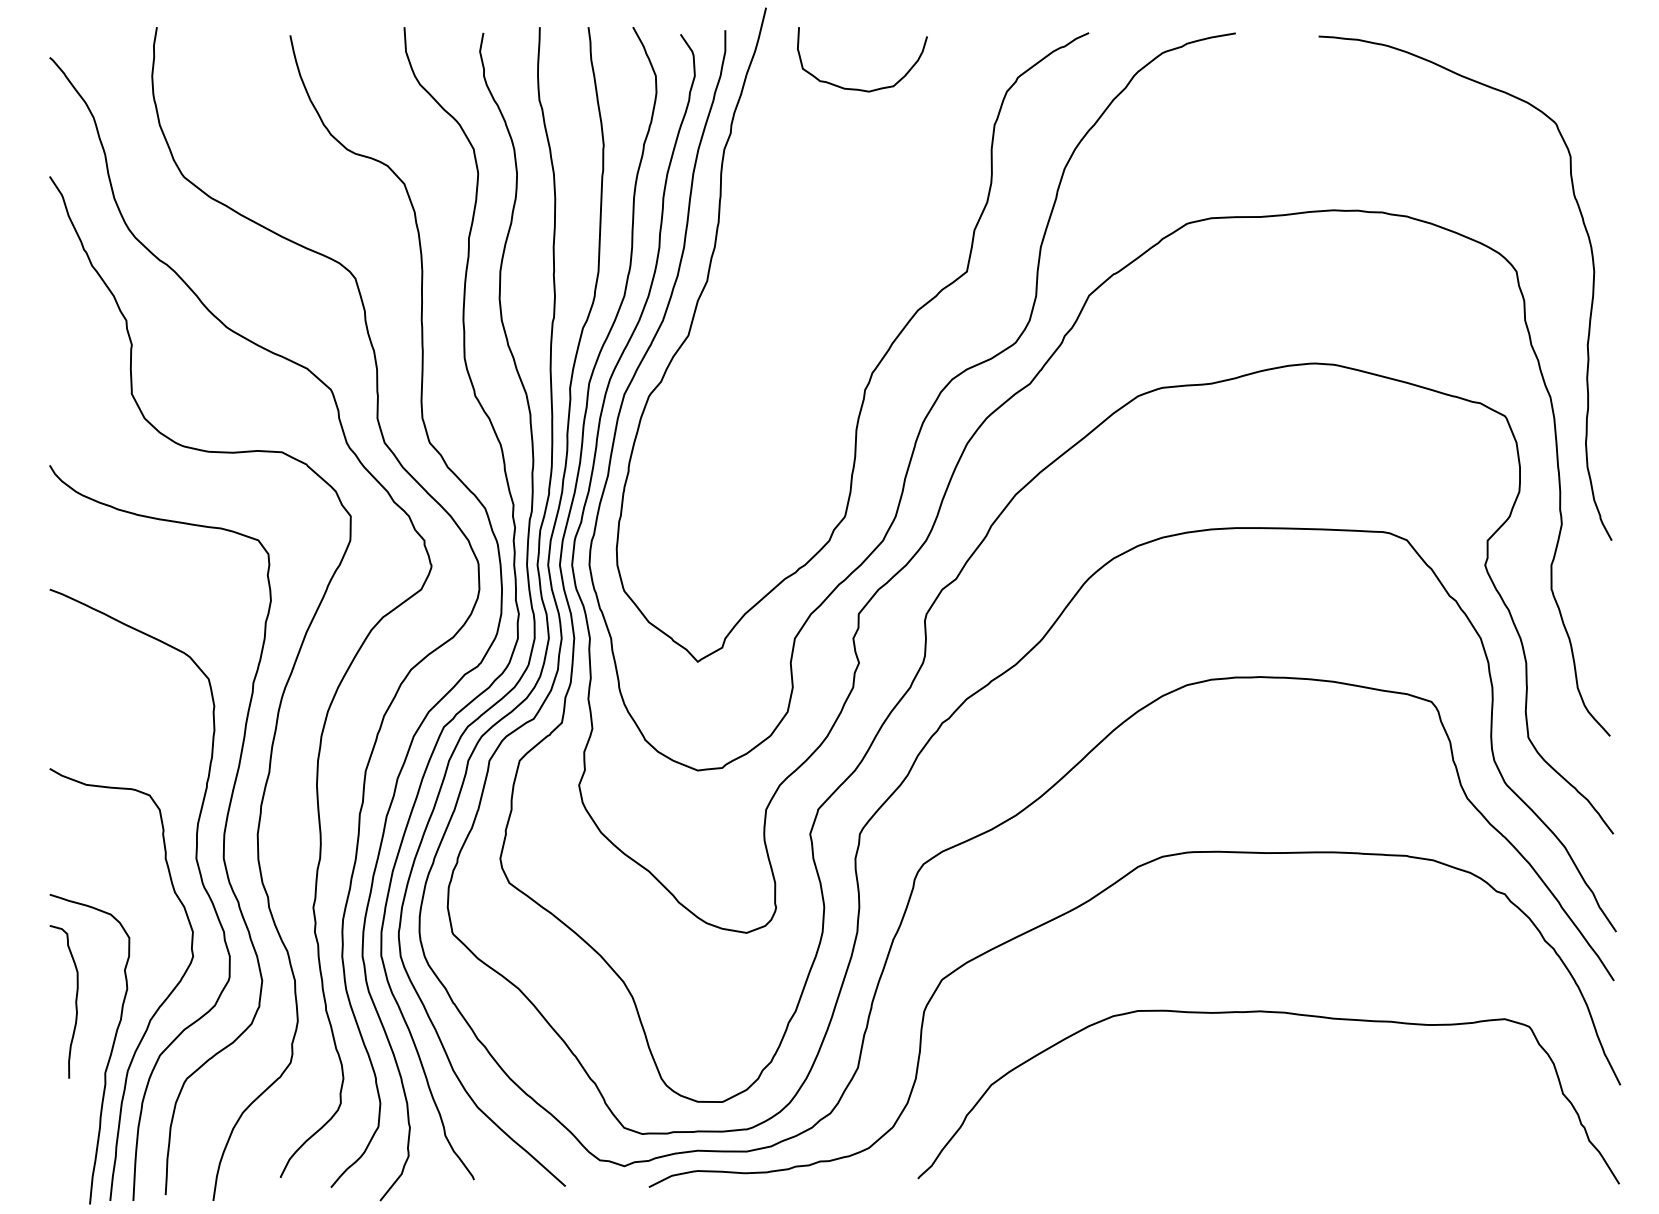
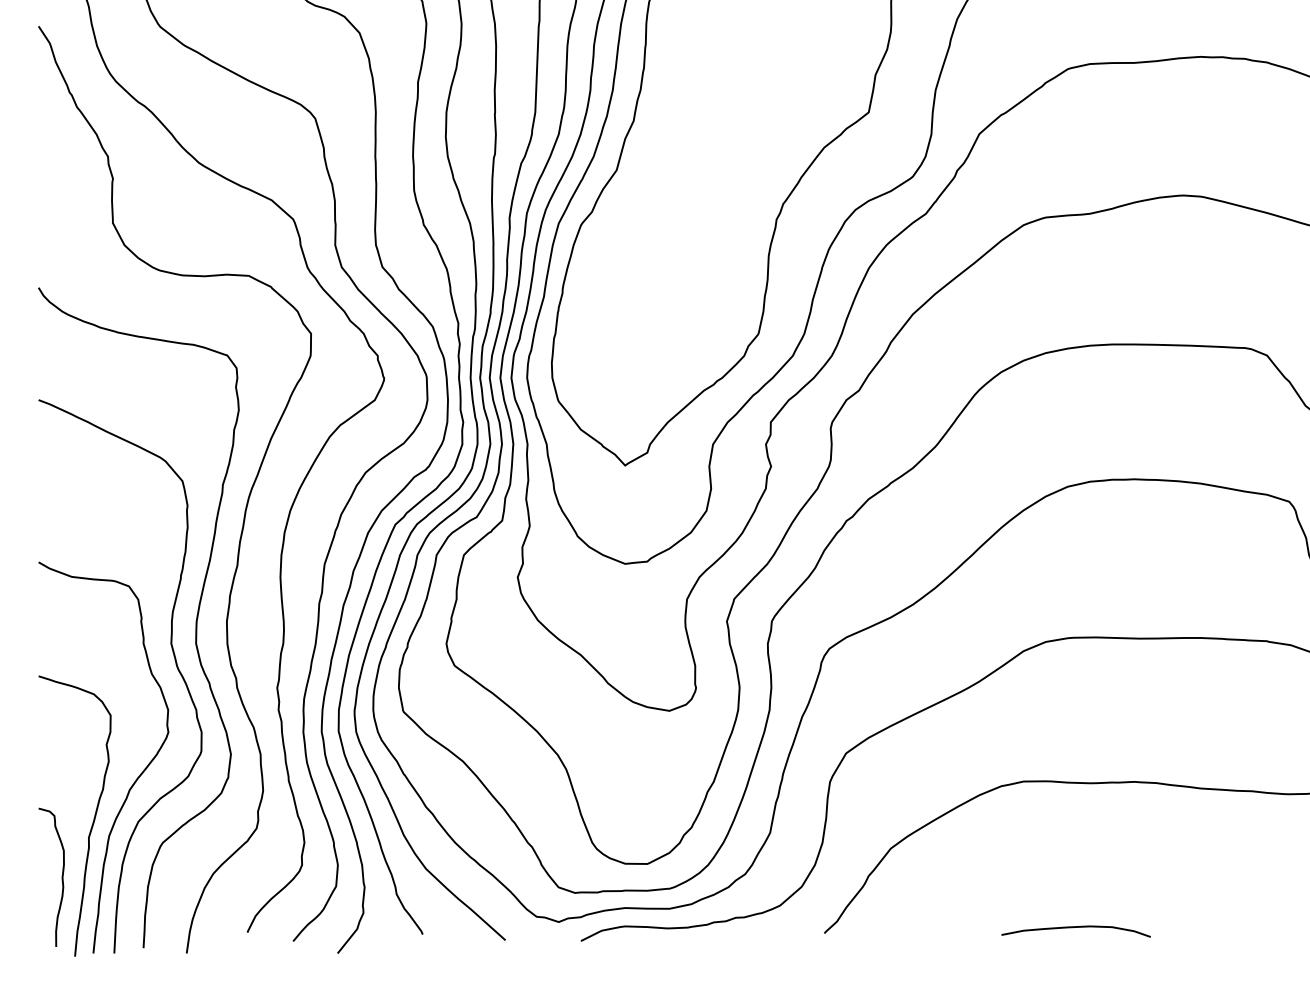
curve: (75, 1001) -> (61, 877), moved
curve: (1195, 1172) -> (1075, 927), added

